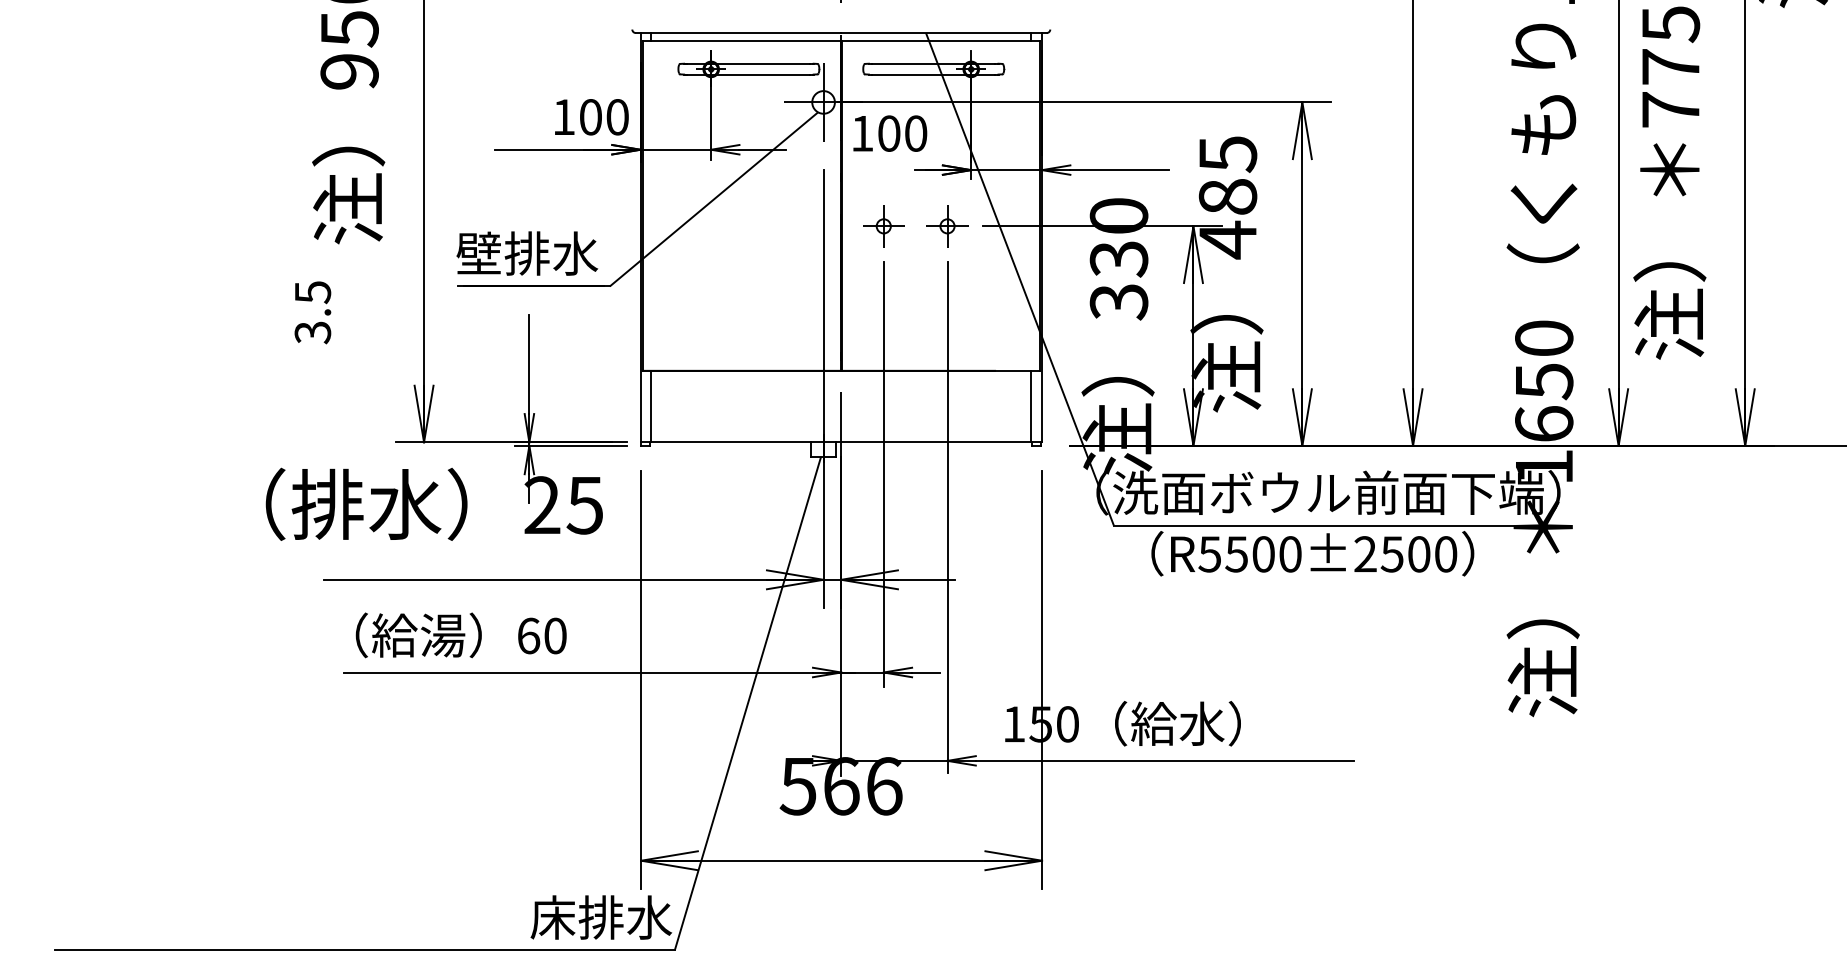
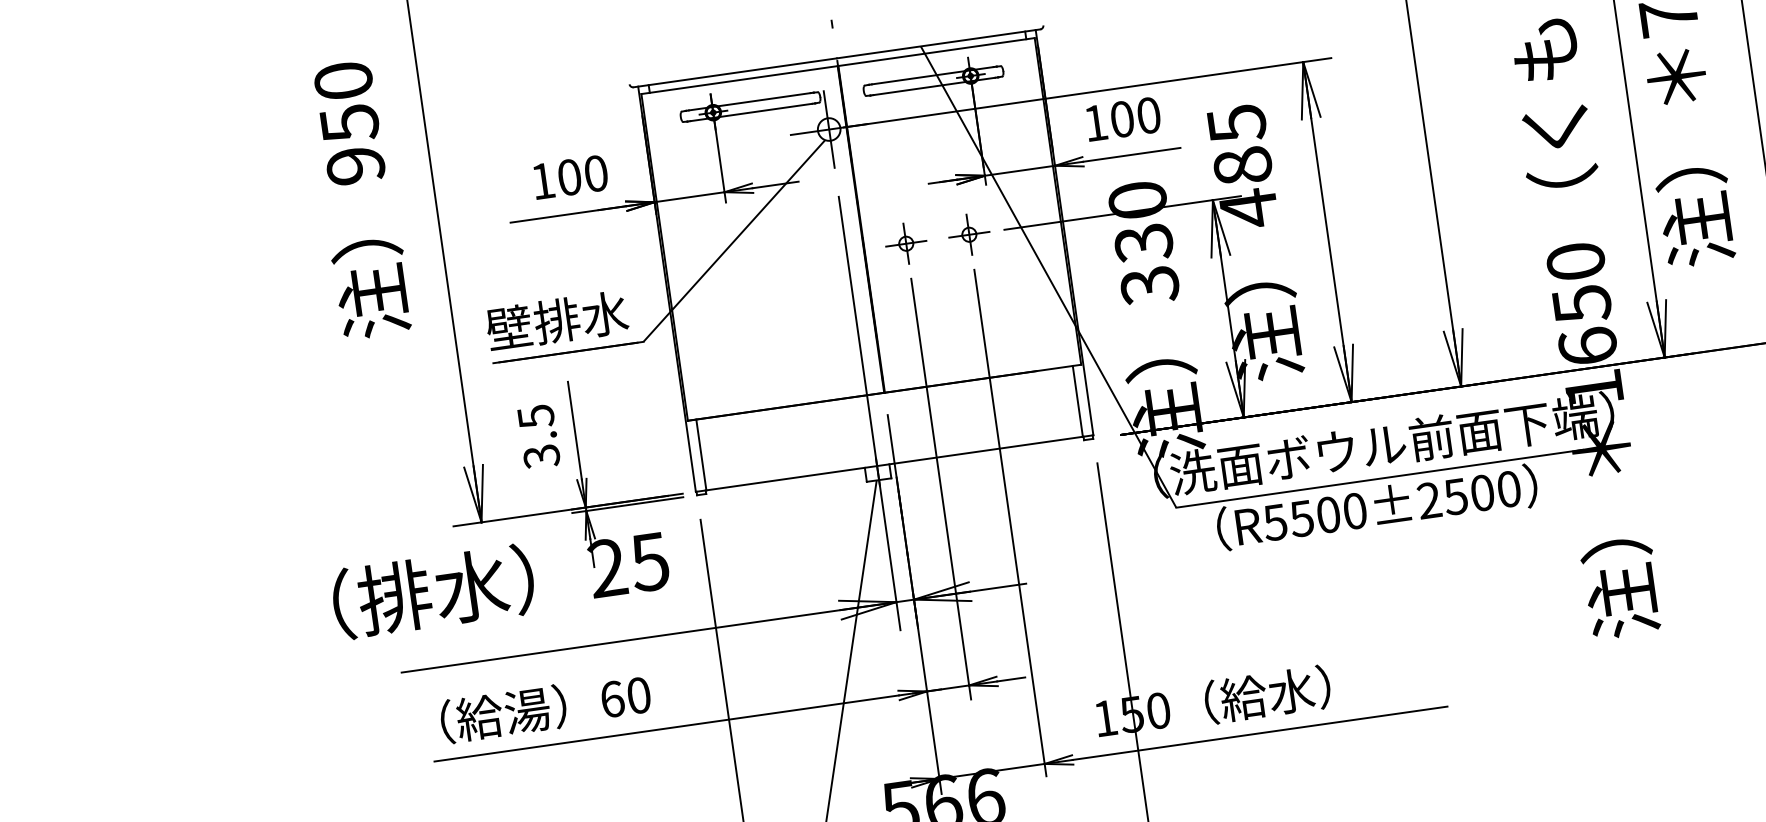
text: (591, 117) -> (570, 177), moved
text: (890, 133) -> (1123, 119), moved
text: (312, 312) -> (538, 436), moved

